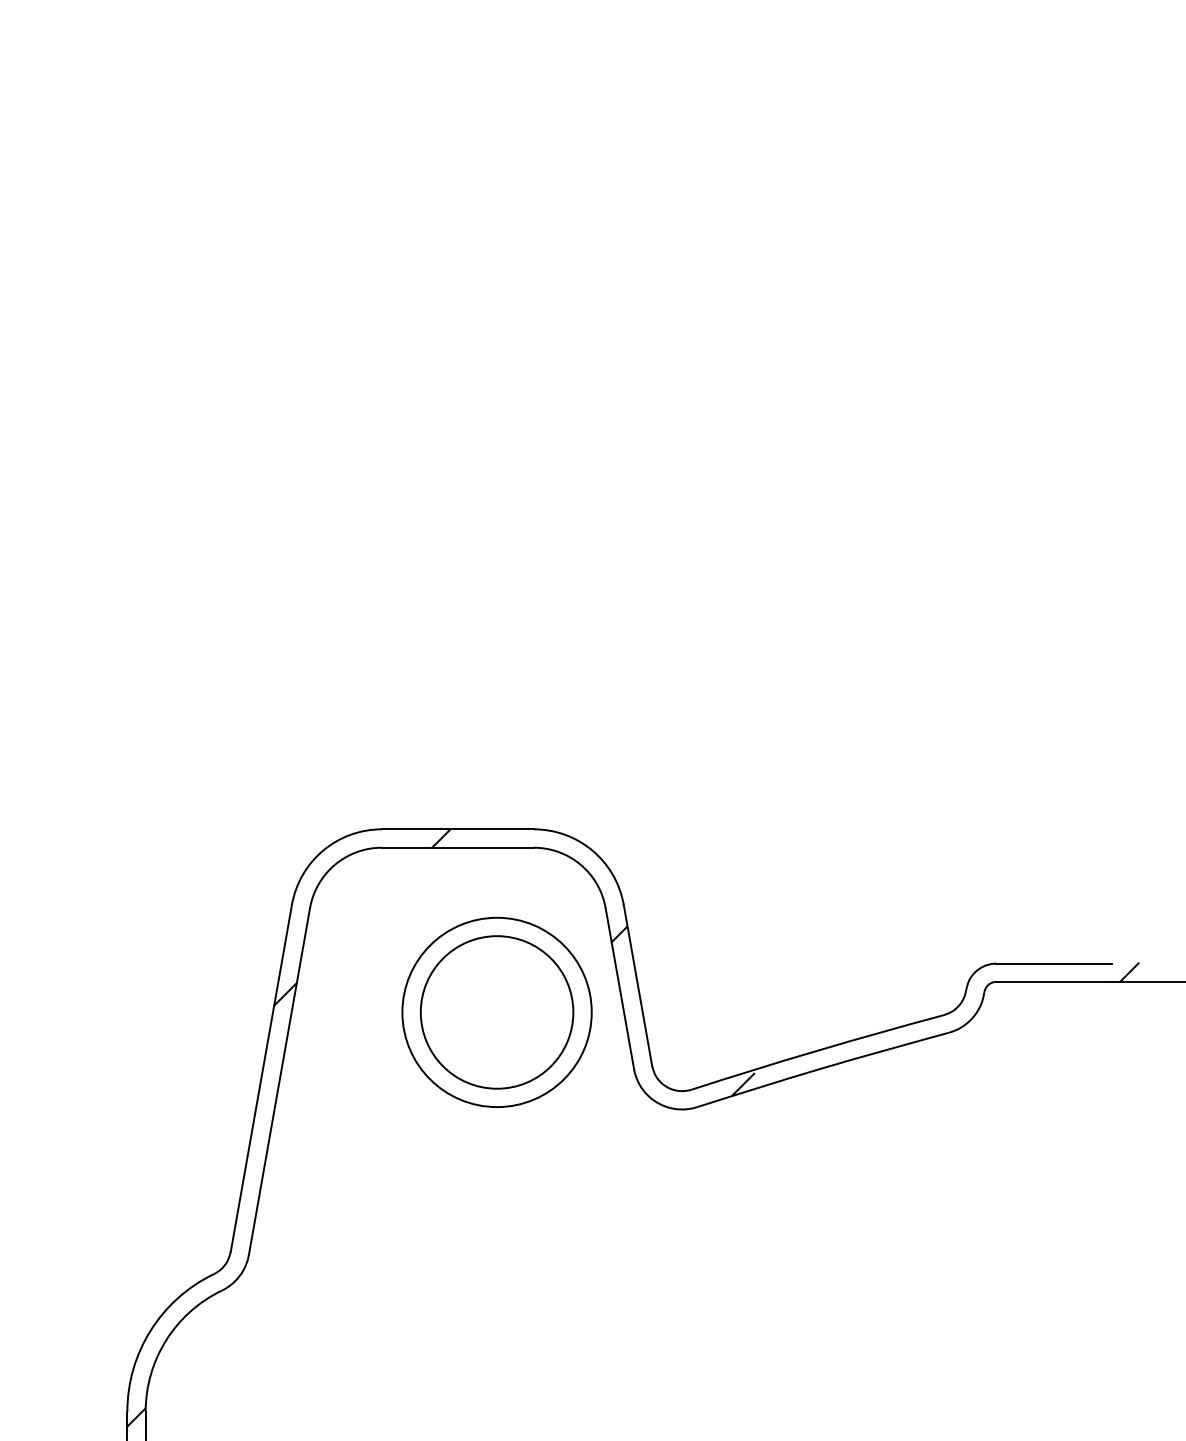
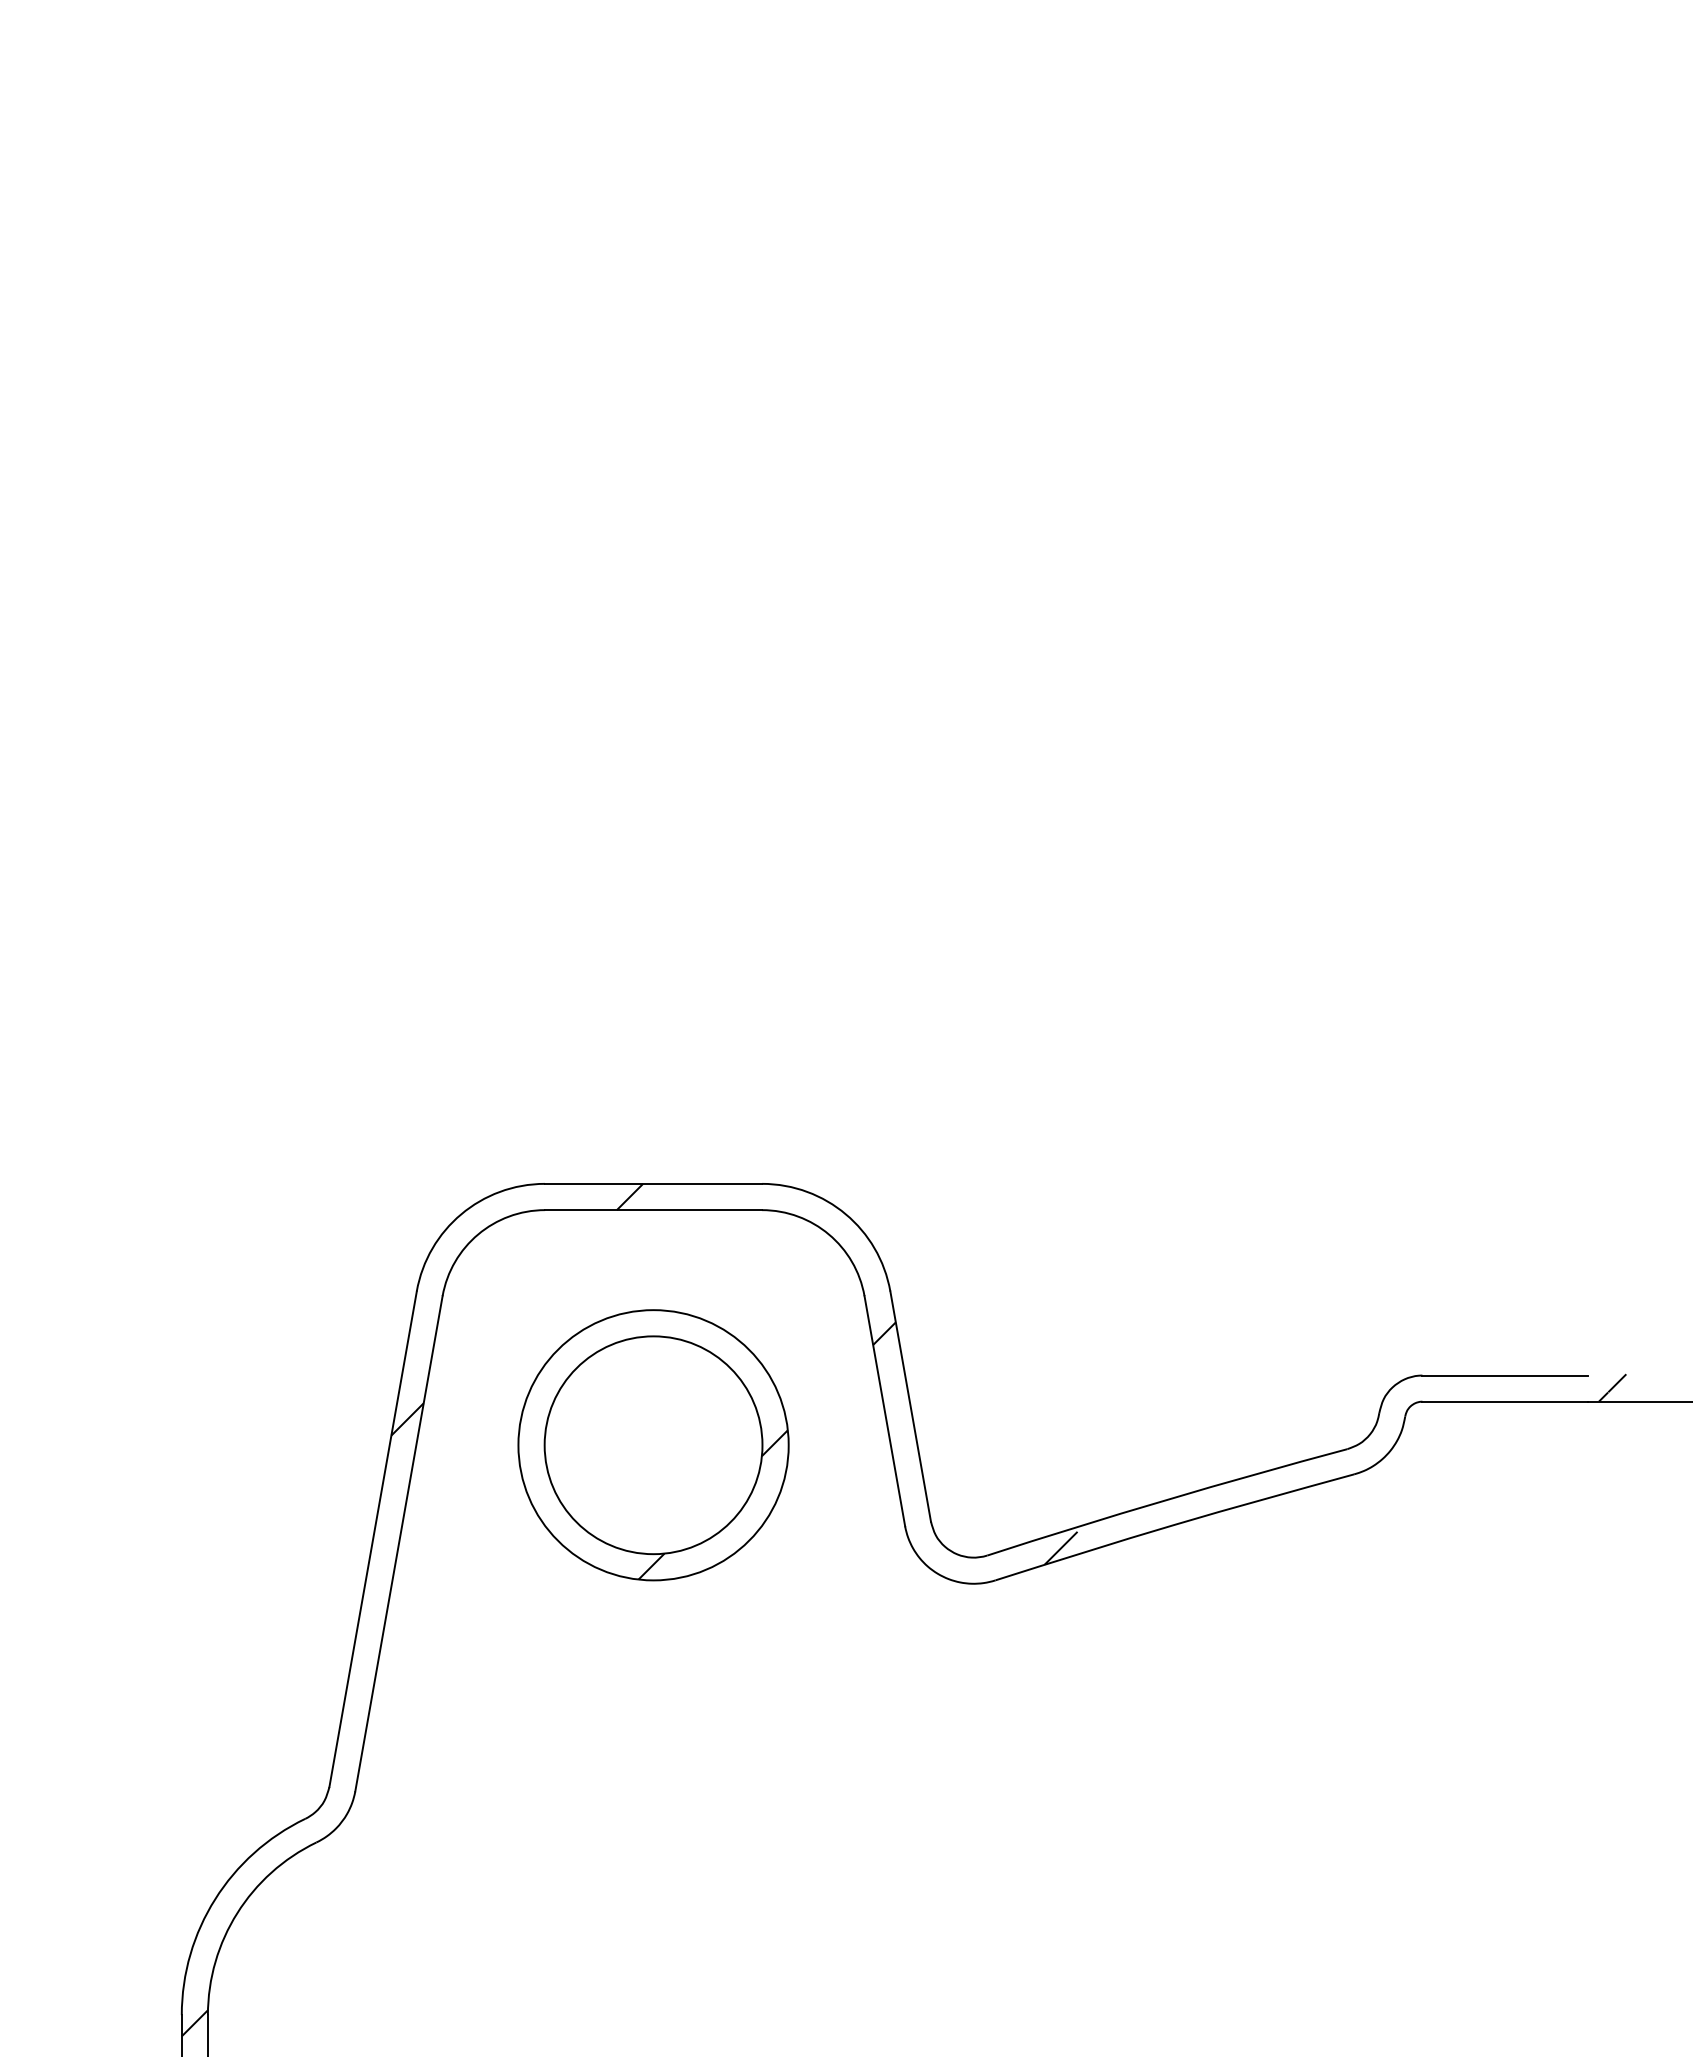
part: (497, 1012) -> (653, 1445), moved

